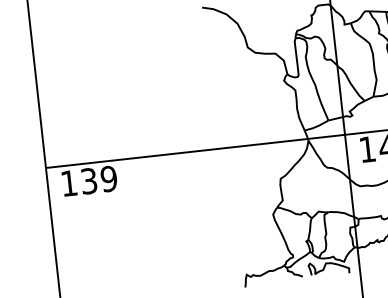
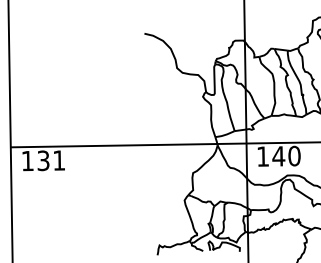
text: (109, 178) -> (59, 160), 139 -> 131

